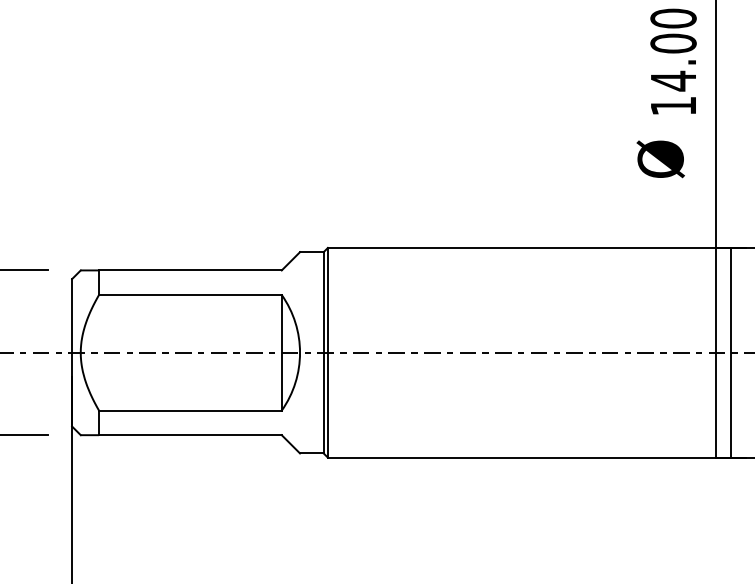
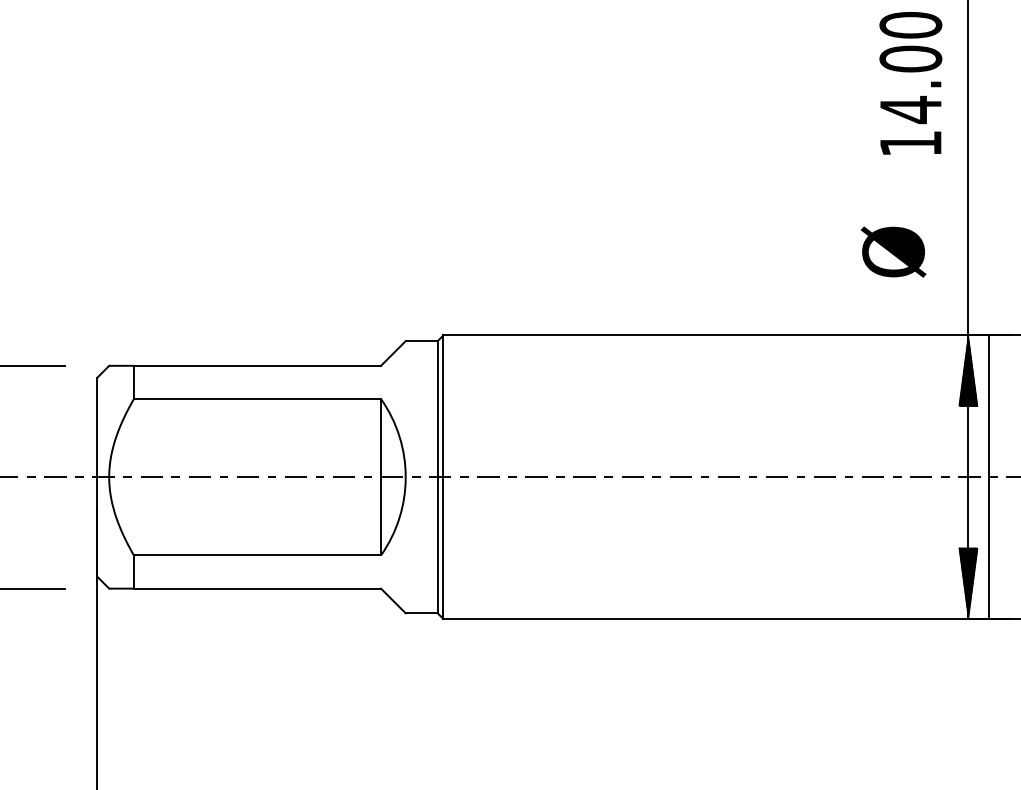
text: (660, 159) -> (893, 252), moved
hatch: (715, 274) -> (967, 371), added
hatch: (715, 431) -> (967, 583), added

